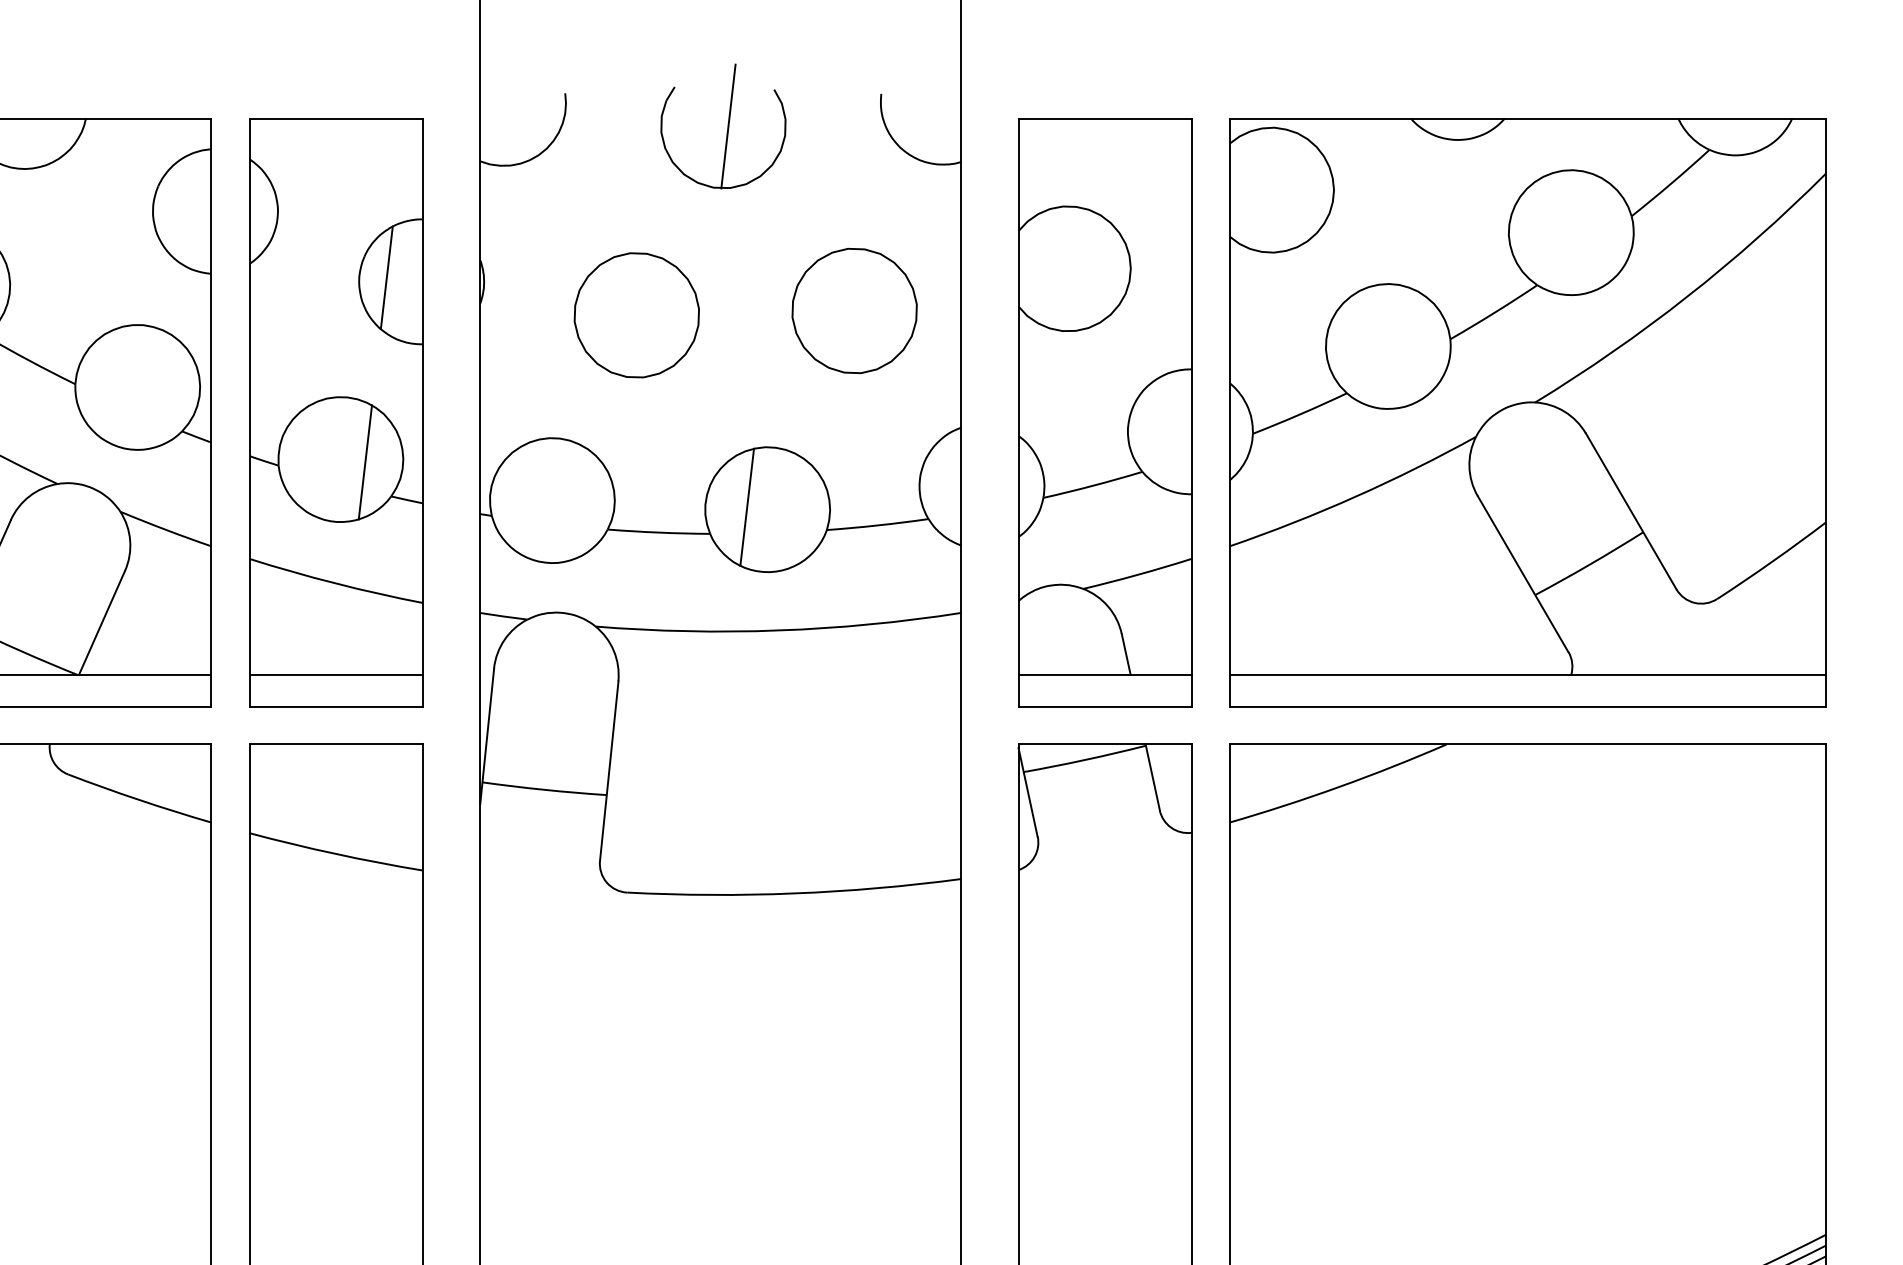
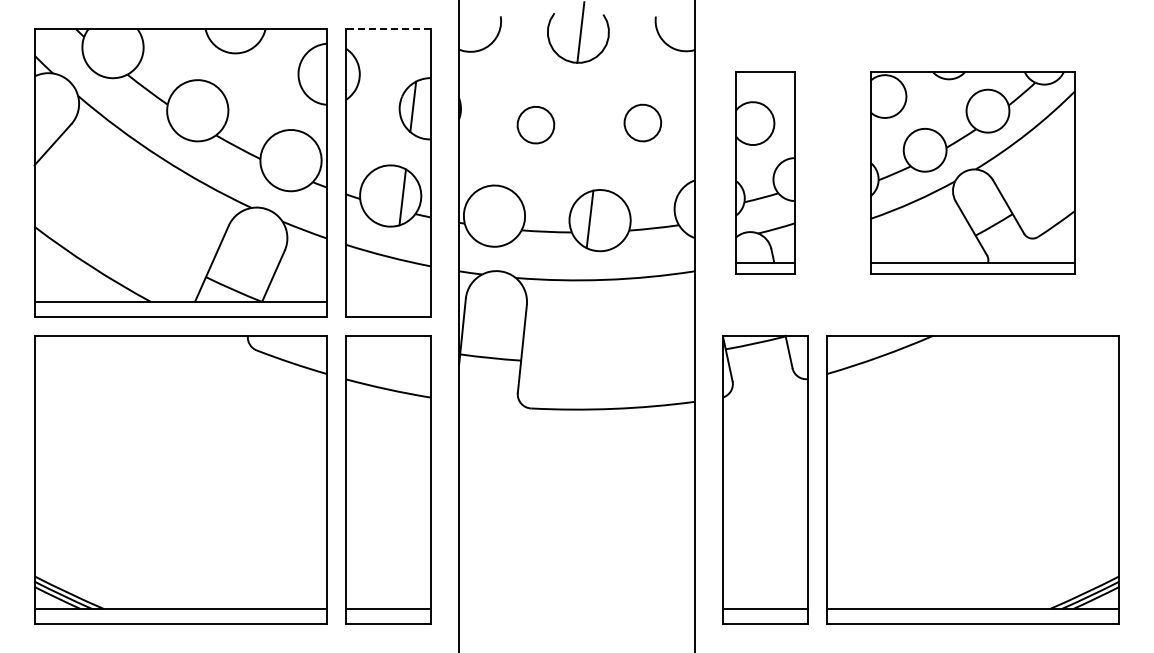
line: (334, 118) -> (387, 28), solid -> dashed
part: (854, 309) -> (642, 122), size x0.6
part: (636, 313) -> (535, 124), size x0.6
part: (1104, 411) -> (765, 172), size x0.7
part: (1526, 411) -> (972, 172), size x0.7
line: (334, 674) -> (387, 301), removed

